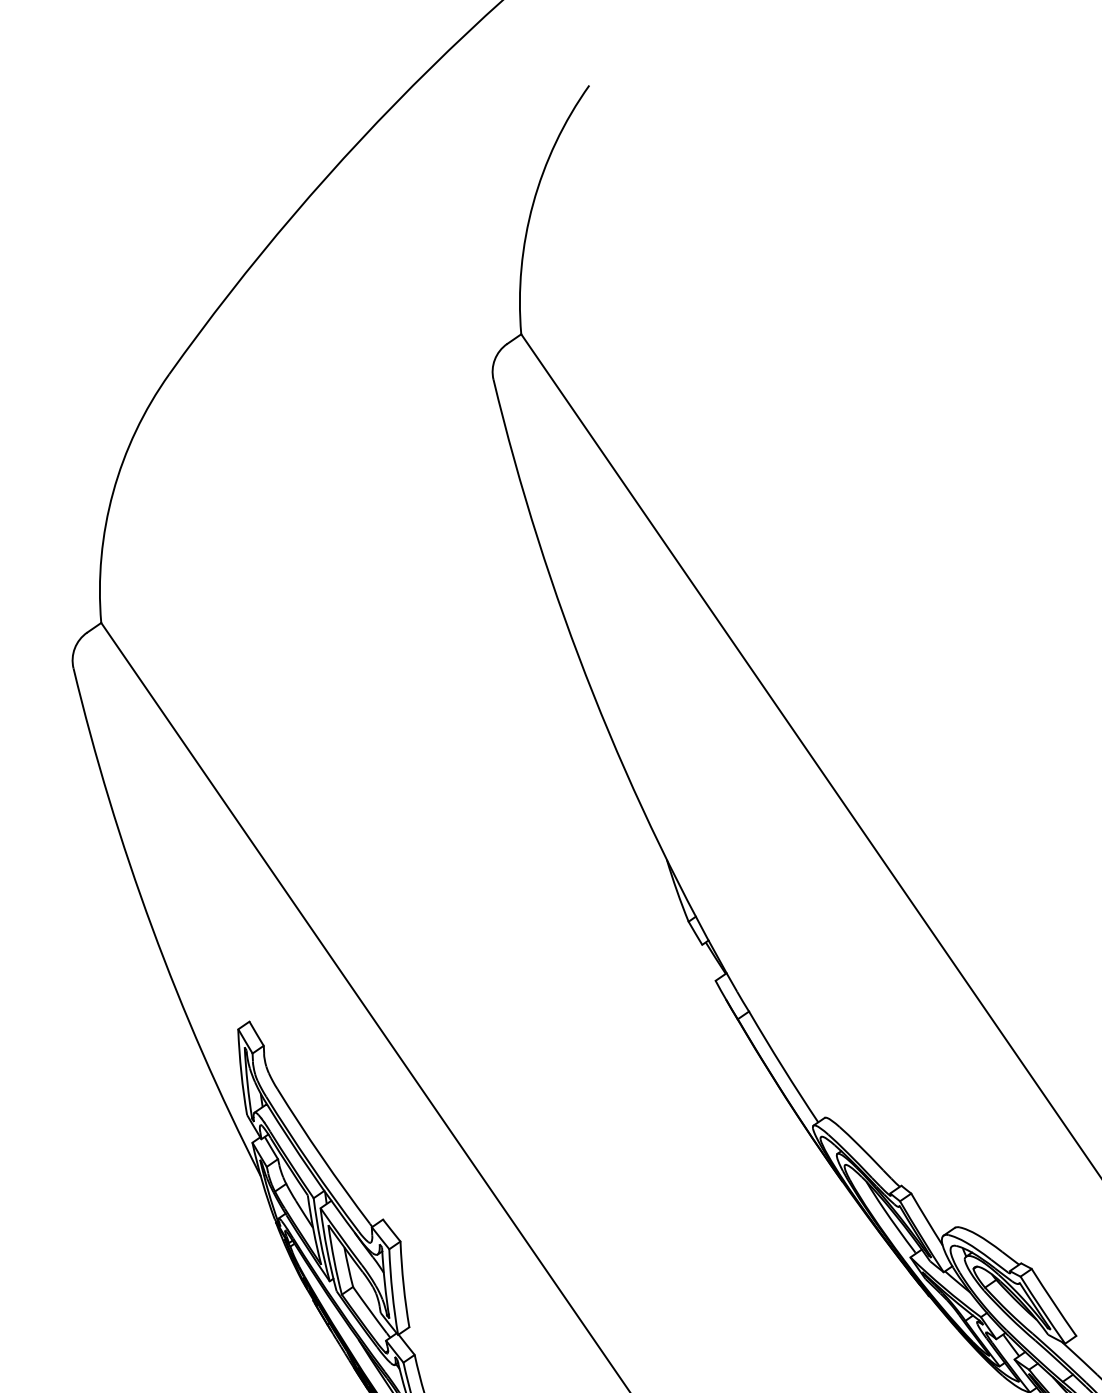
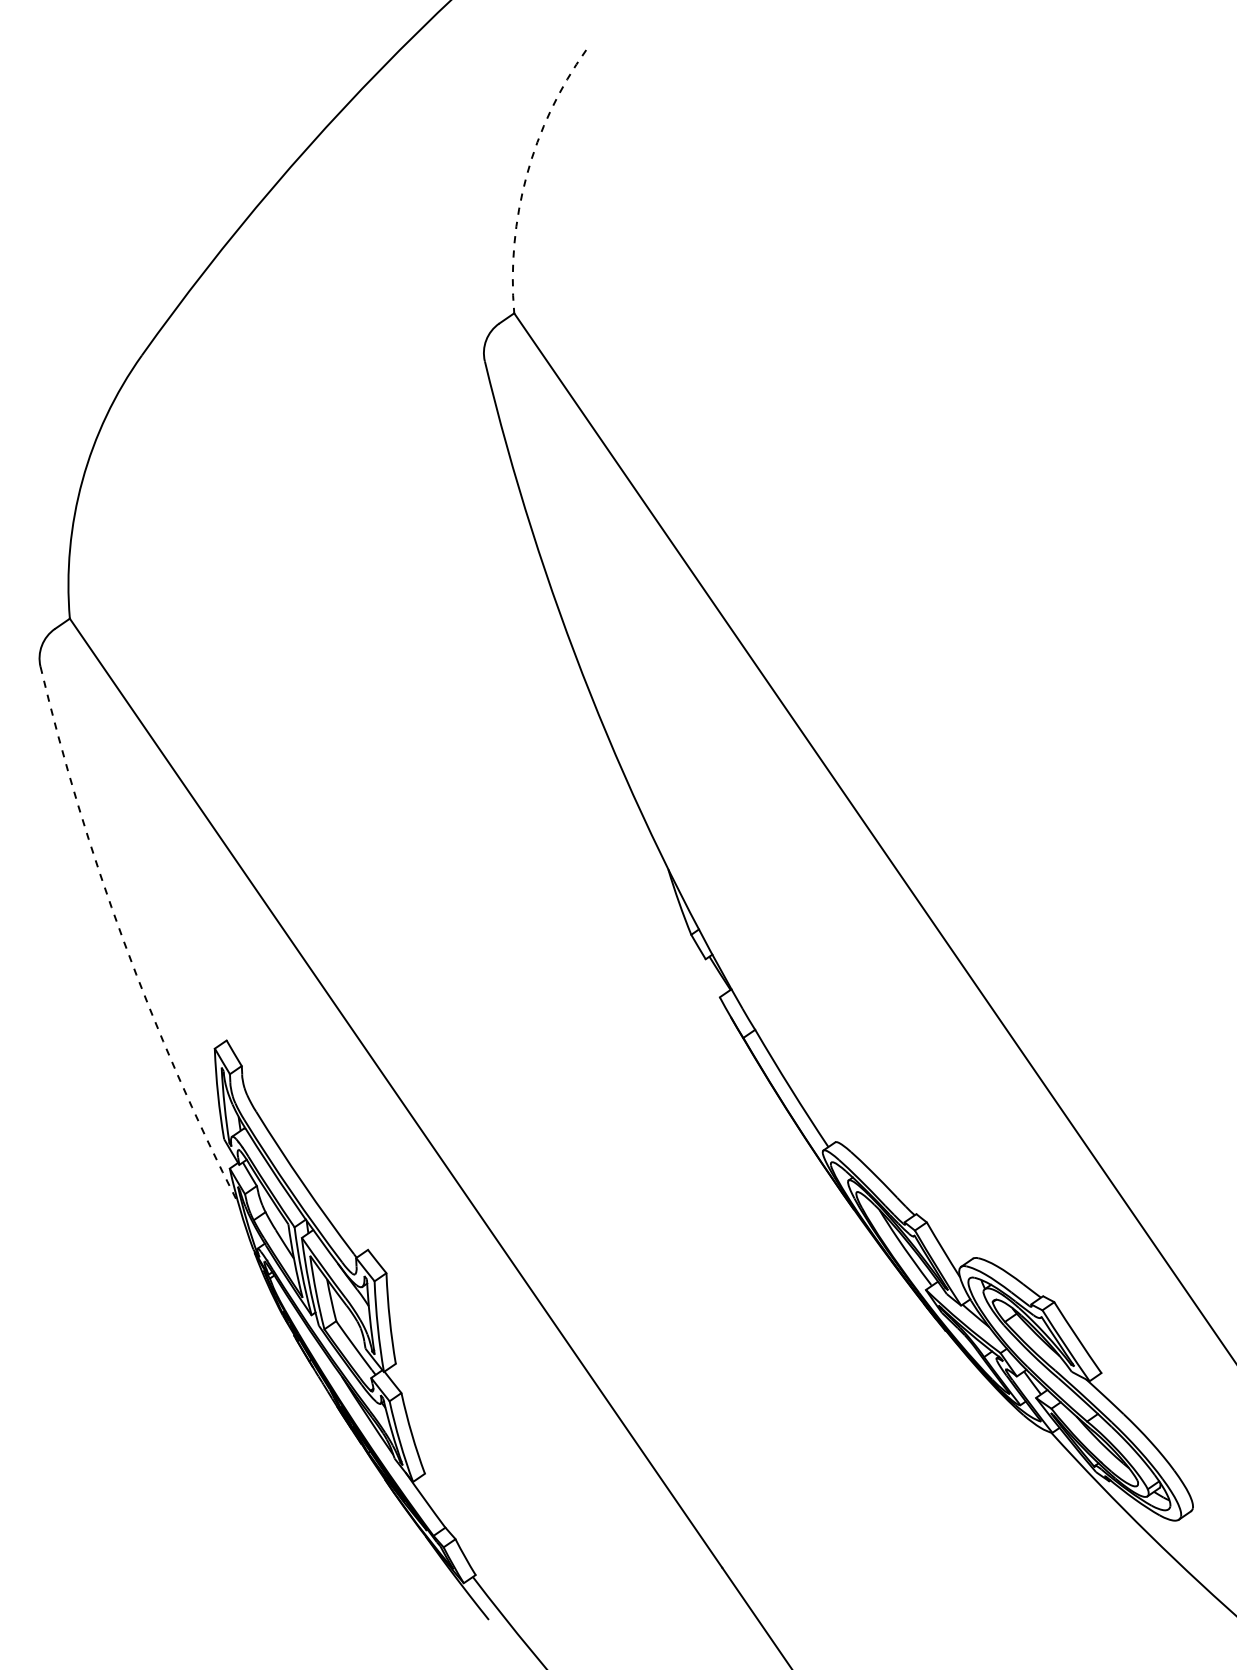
arc: (532, 204) -> (526, 175), solid -> dashed
arc: (151, 928) -> (123, 941), solid -> dashed

